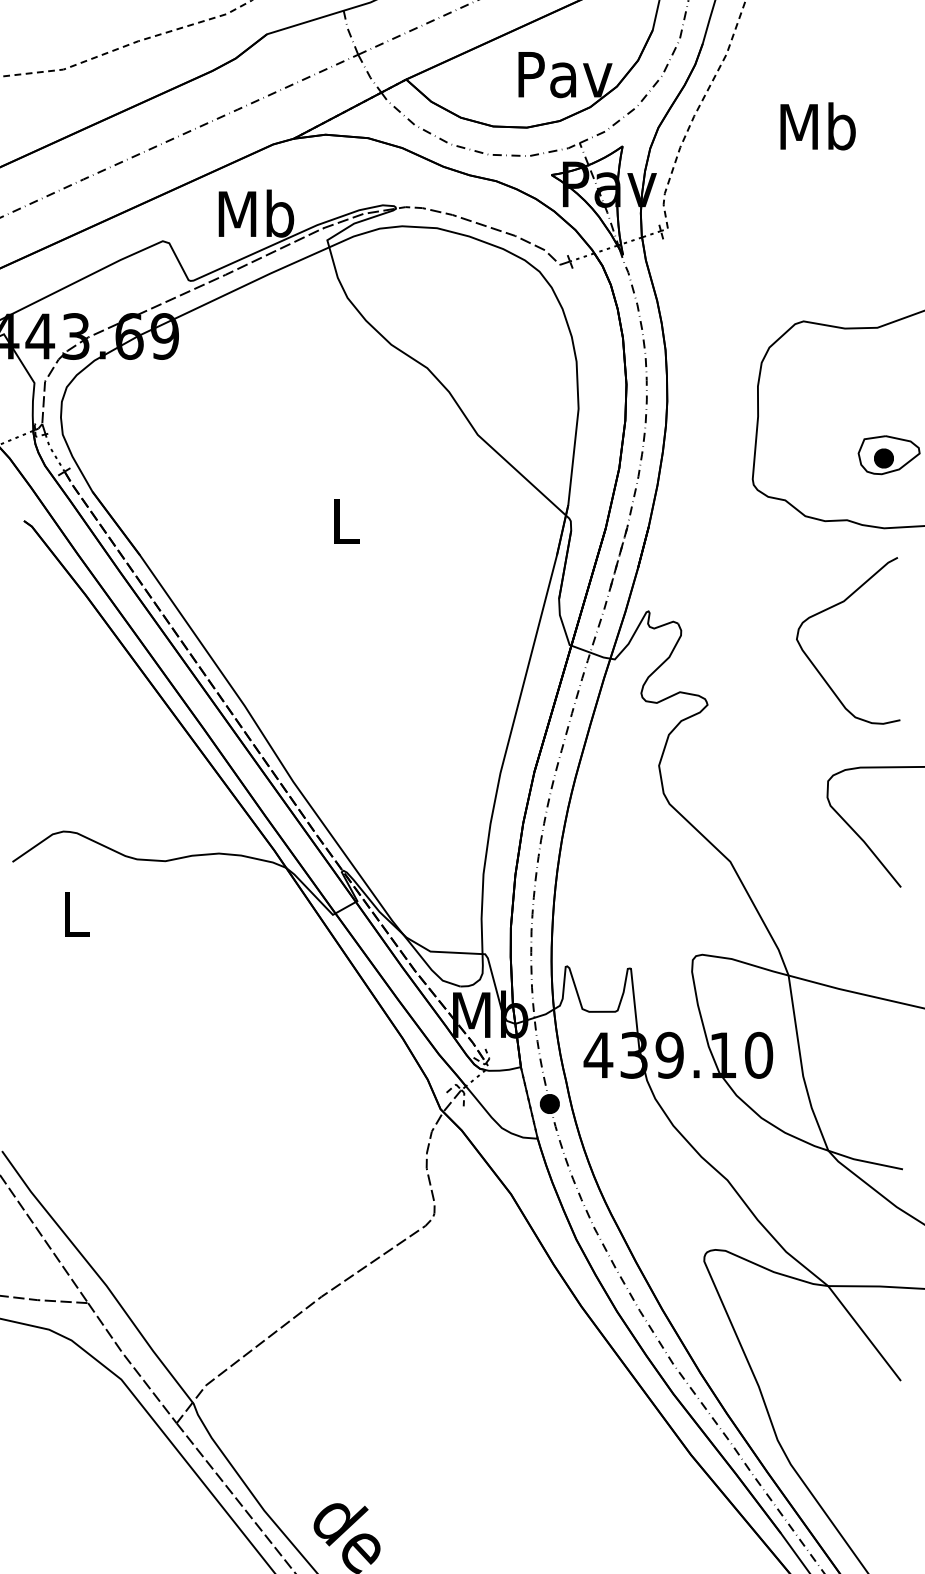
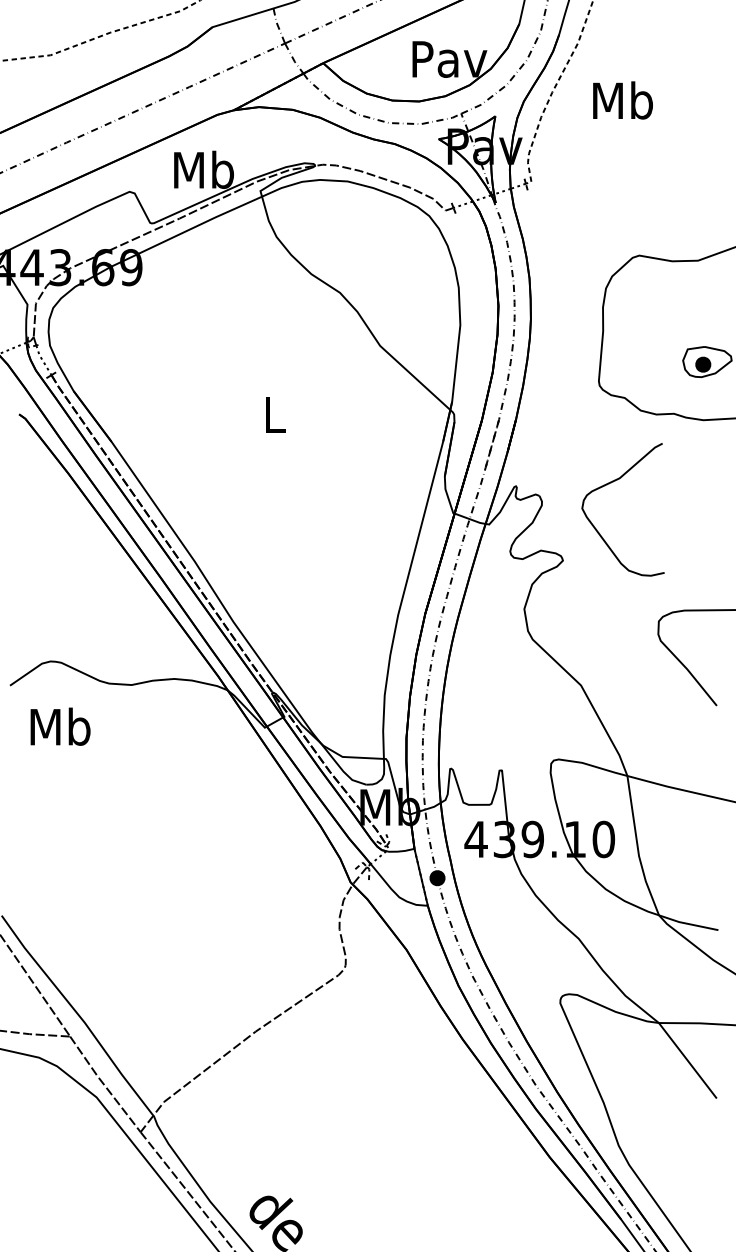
text: (817, 126) -> (622, 100), moved
curve: (831, 608) -> (609, 484), moved
text: (75, 913) -> (60, 726), L -> Mb

